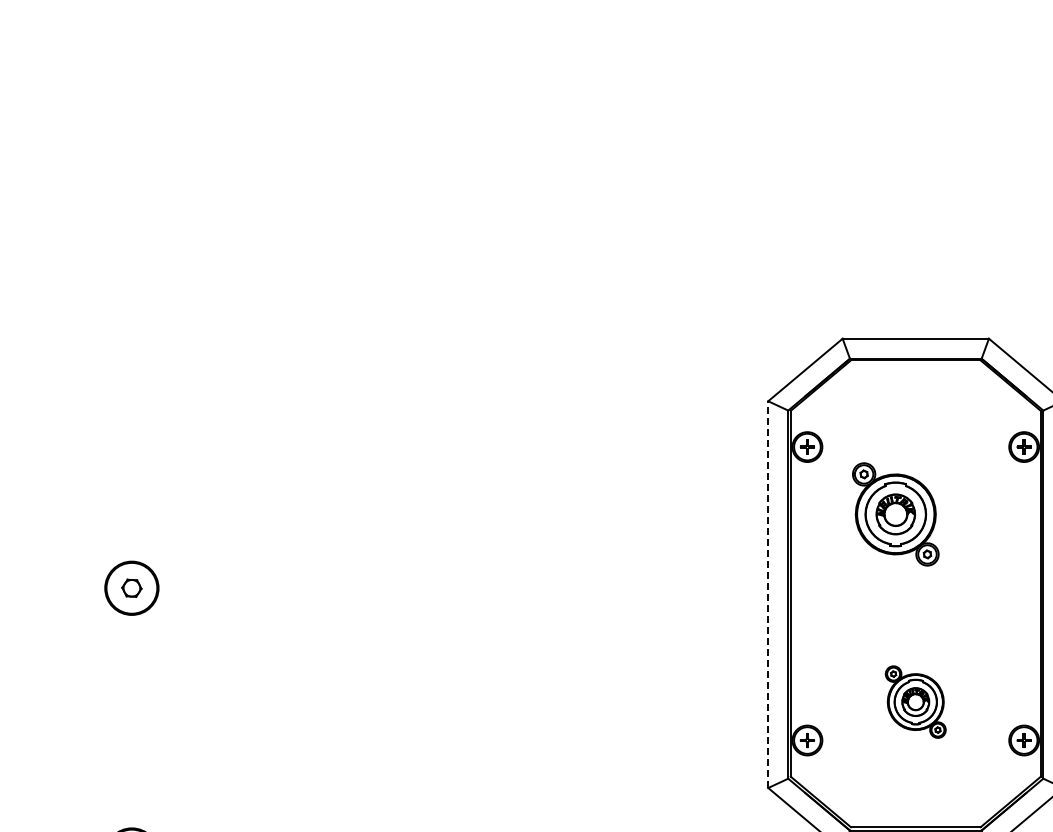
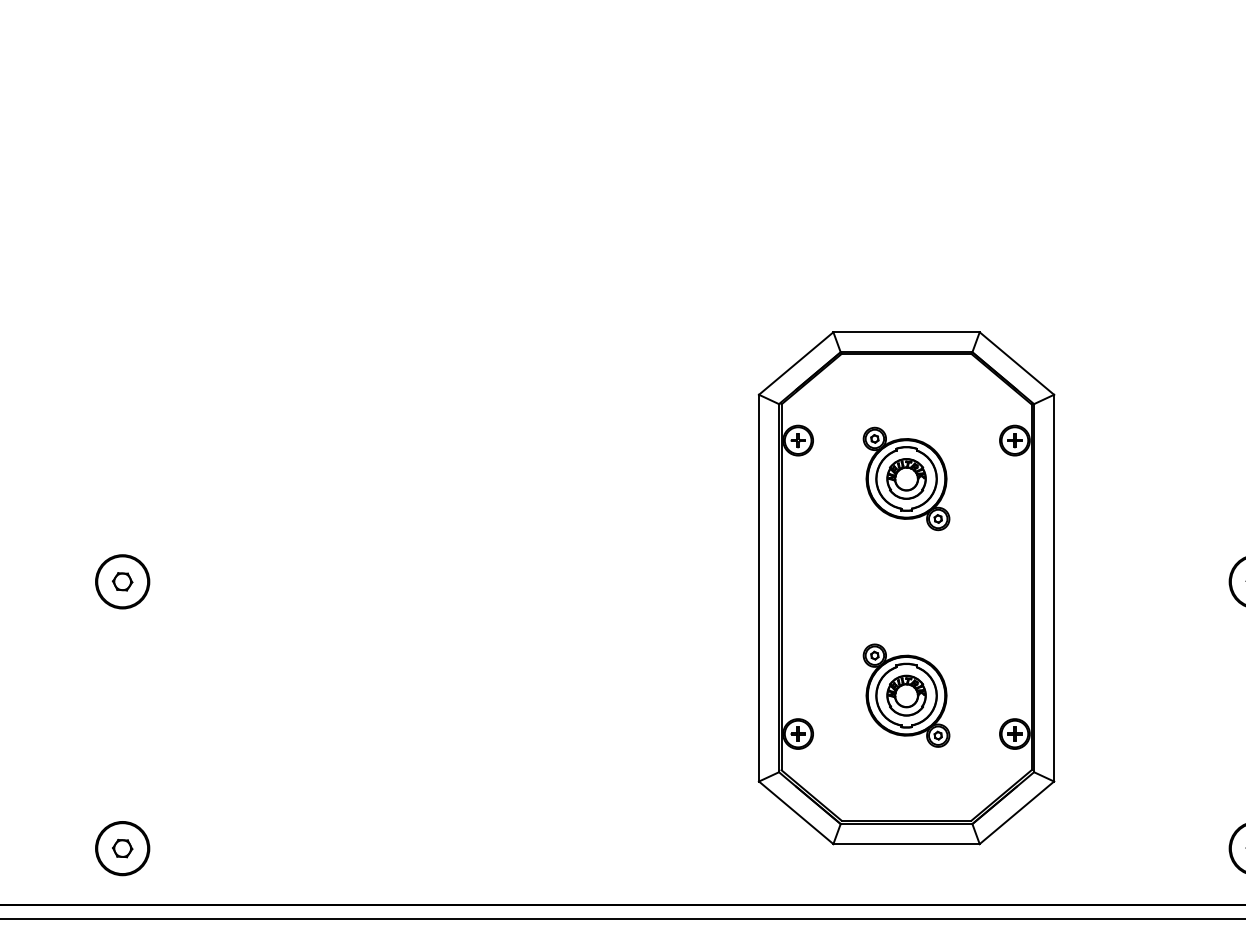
part: (895, 513) -> (906, 478), moved
line: (768, 593) -> (759, 587), dashed -> solid
part: (915, 701) -> (906, 695), size x1.43

